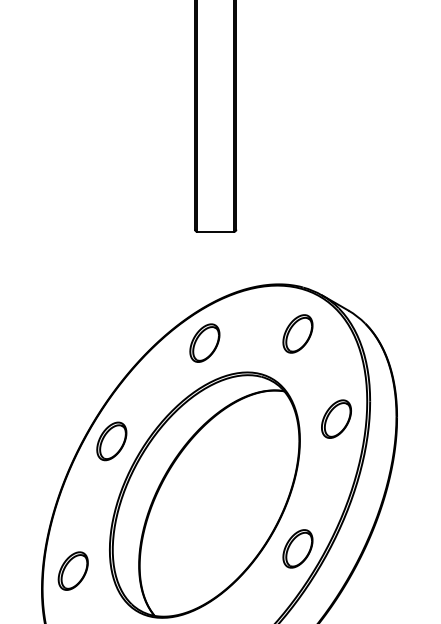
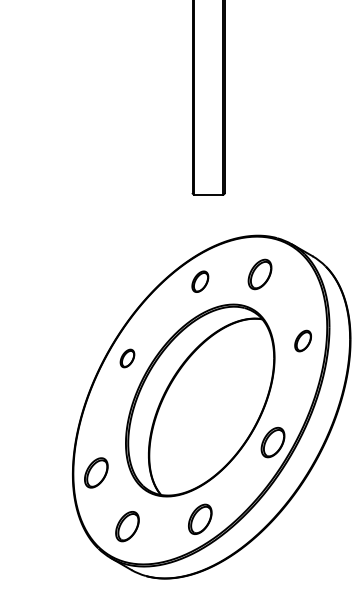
part: (297, 333) -> (259, 274), moved
part: (205, 342) -> (200, 281), size x0.7
part: (335, 418) -> (302, 340), size x0.7
part: (111, 441) -> (127, 358), size x0.6
part: (73, 570) -> (96, 472), moved

